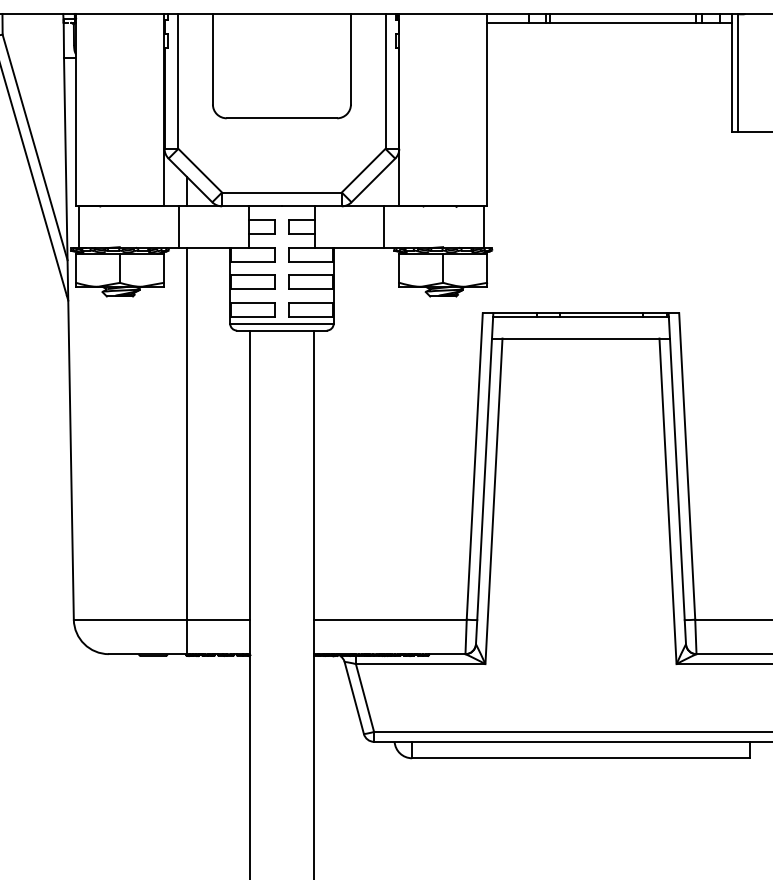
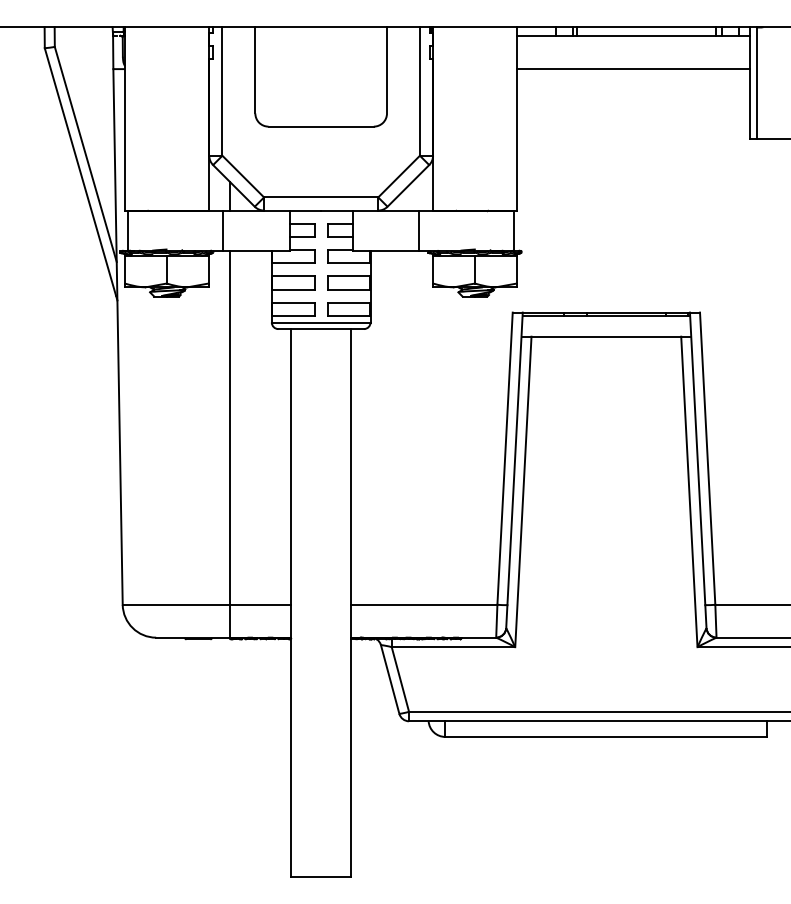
line: (608, 58) -> (632, 69), added

